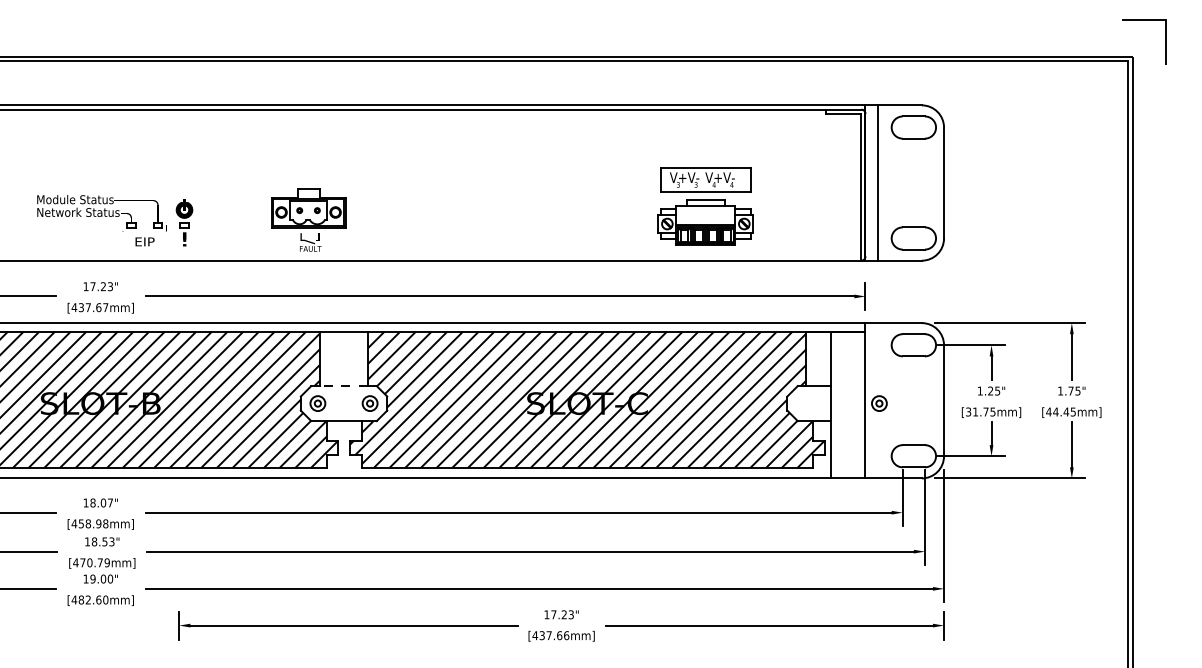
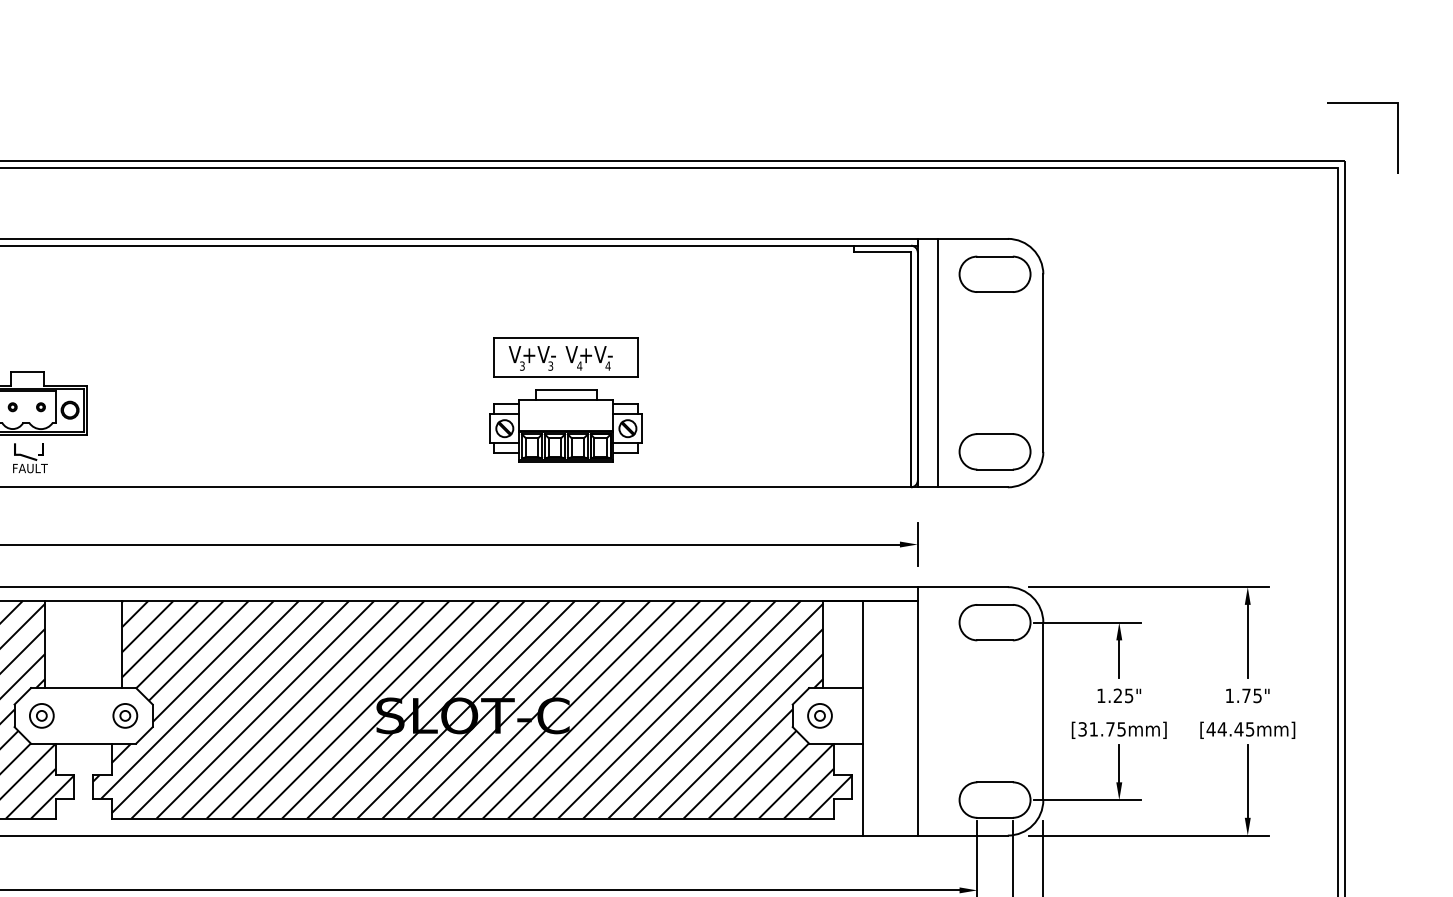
part: (705, 206) -> (565, 400), moved
line: (343, 386) -> (82, 688), dashed -> solid
part: (879, 403) -> (820, 715), moved

